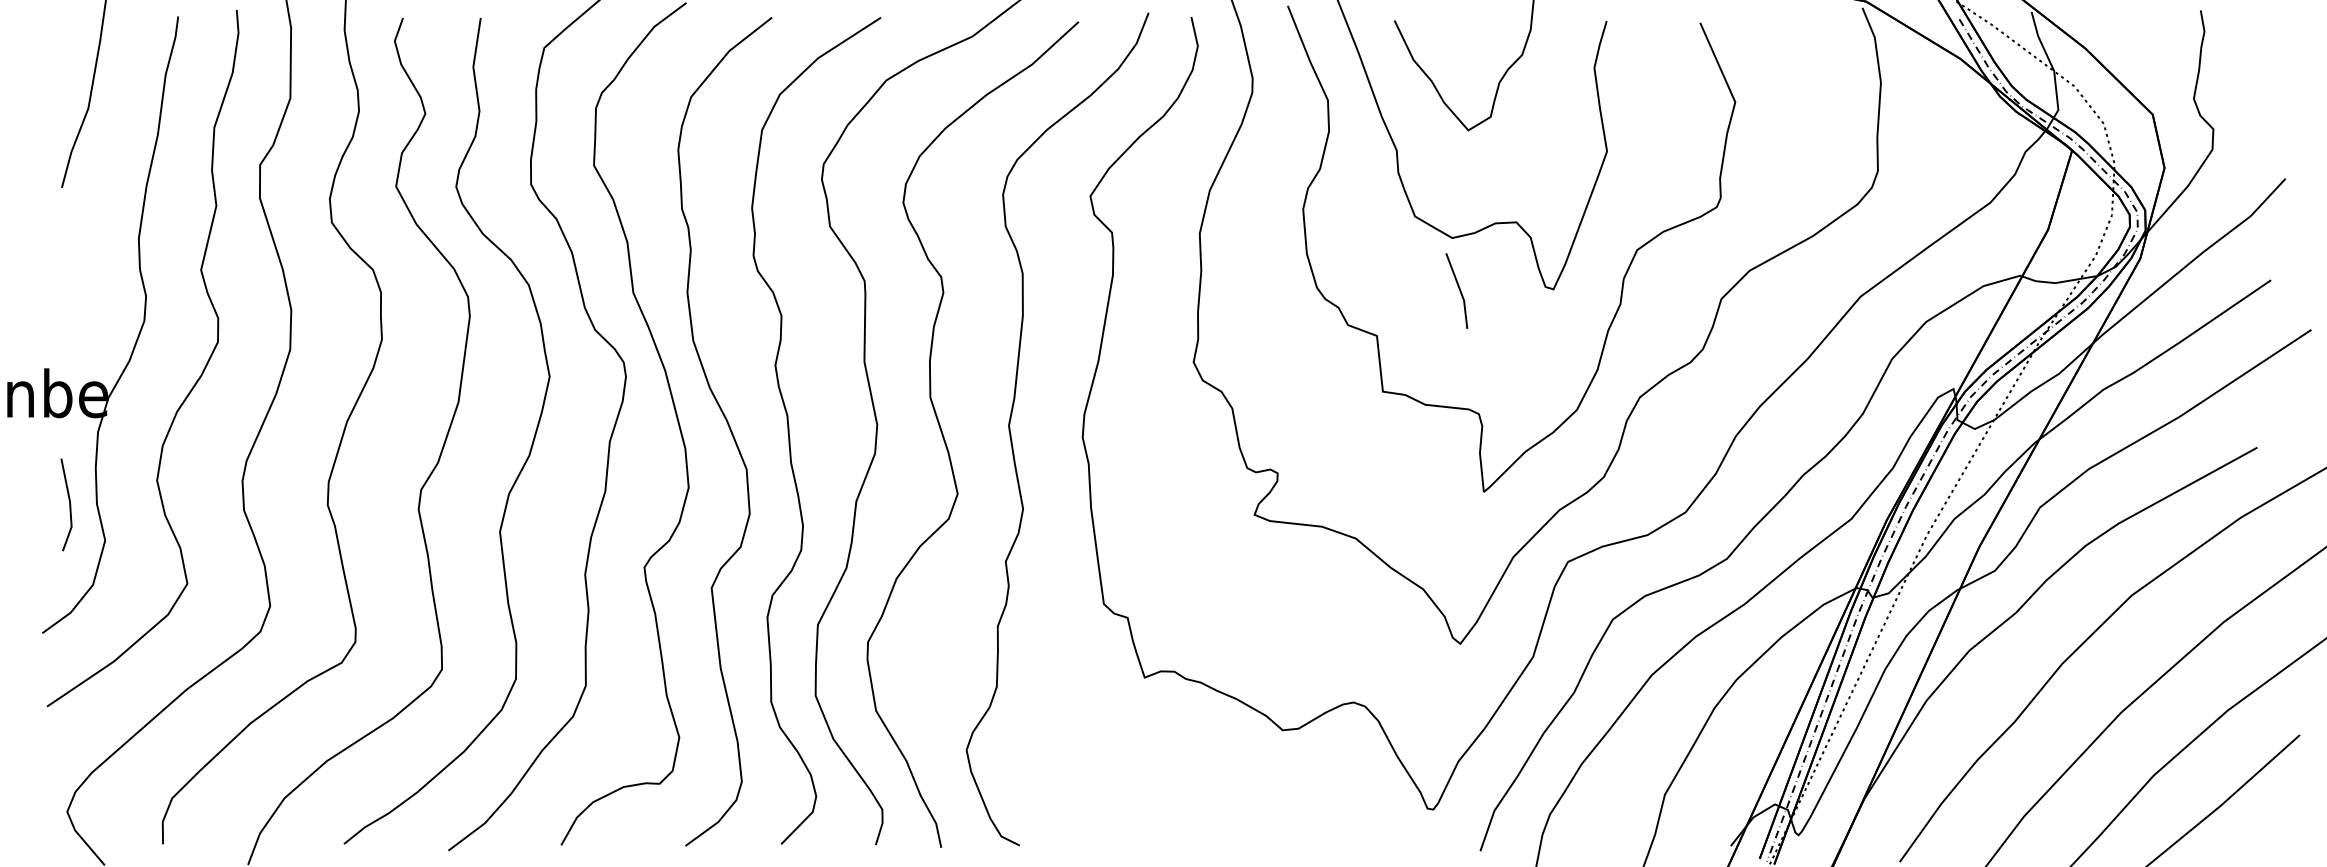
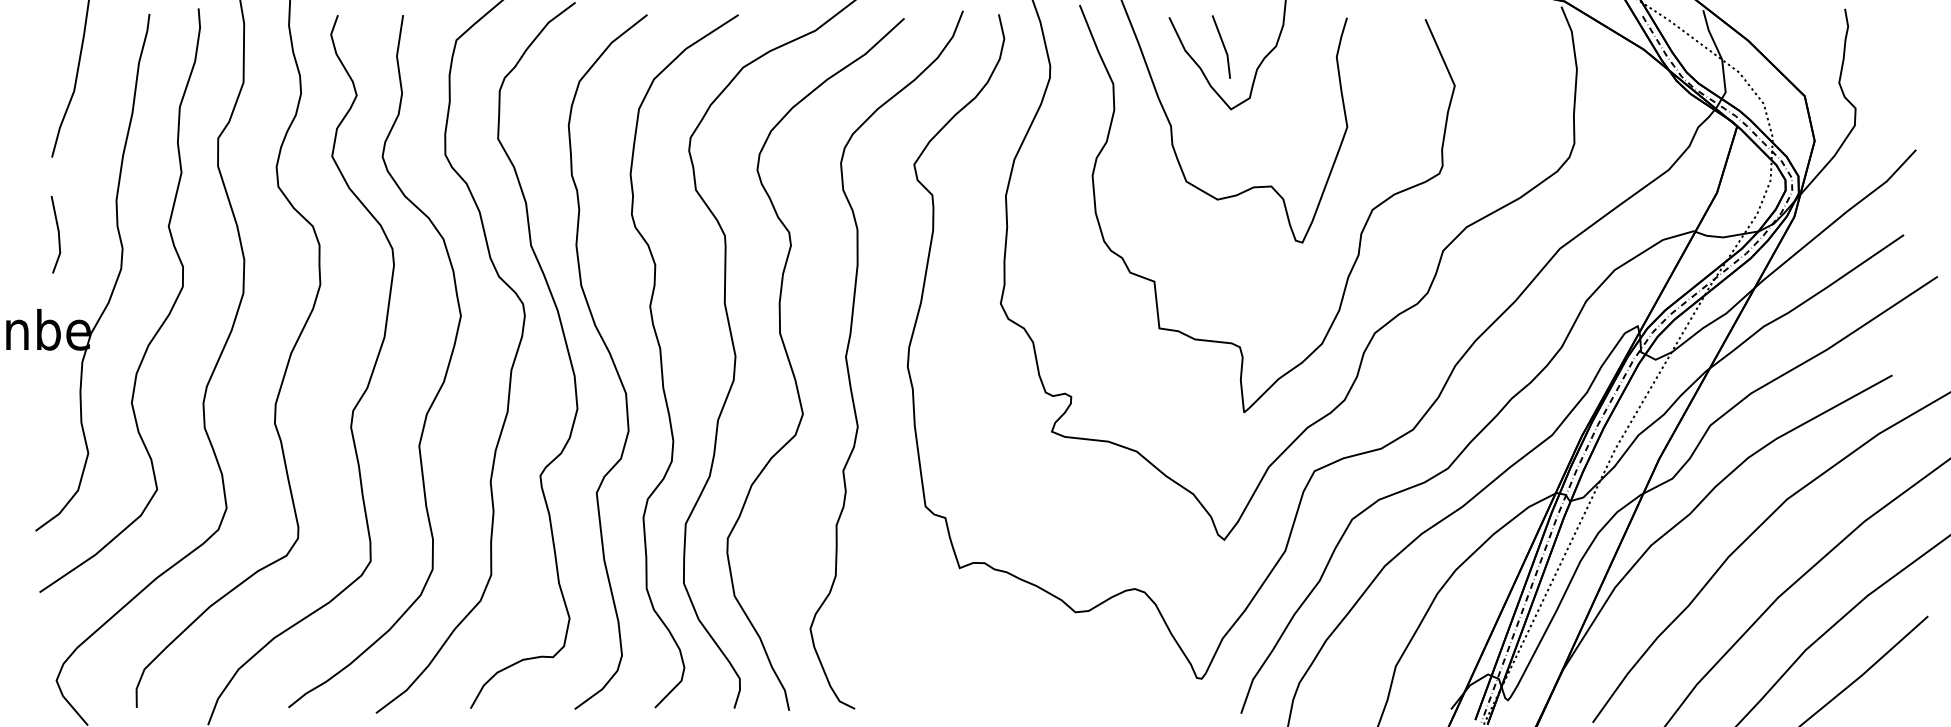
line: (1458, 289) -> (1222, 45), moved
line: (69, 504) -> (58, 234), moved

